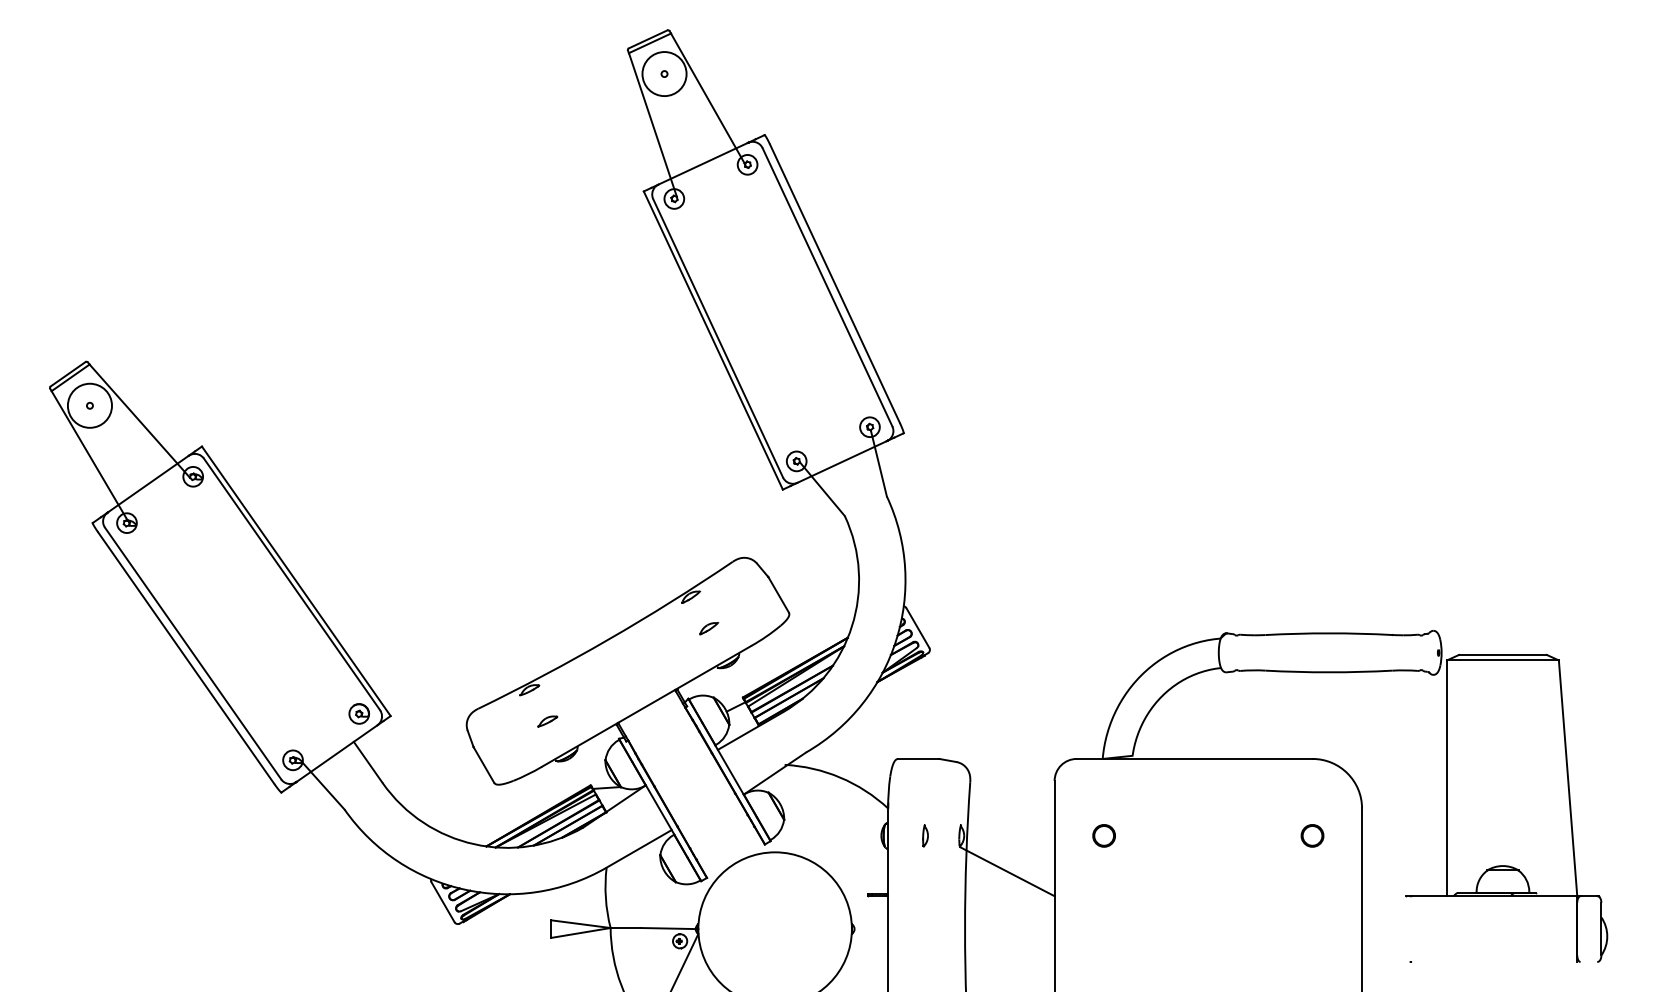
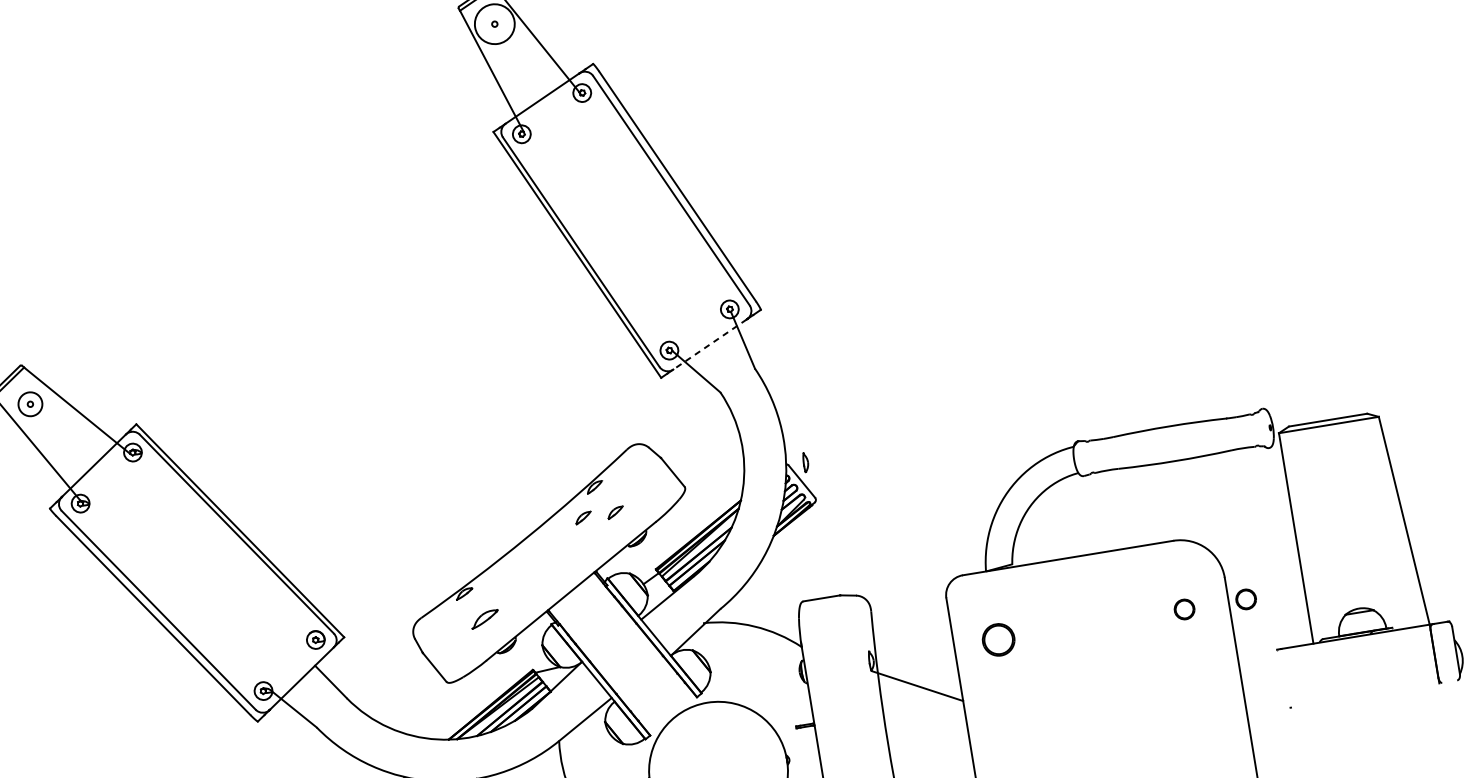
circle: (89, 405) -> (29, 404), size x0.6
line: (841, 462) -> (709, 345), solid -> dashed
part: (673, 628) -> (583, 517), added
part: (547, 721) -> (484, 619), size x1.6
part: (925, 835) -> (805, 462), moved
part: (1103, 835) -> (997, 639), size x1.6
part: (1381, 835) -> (1246, 599), added

